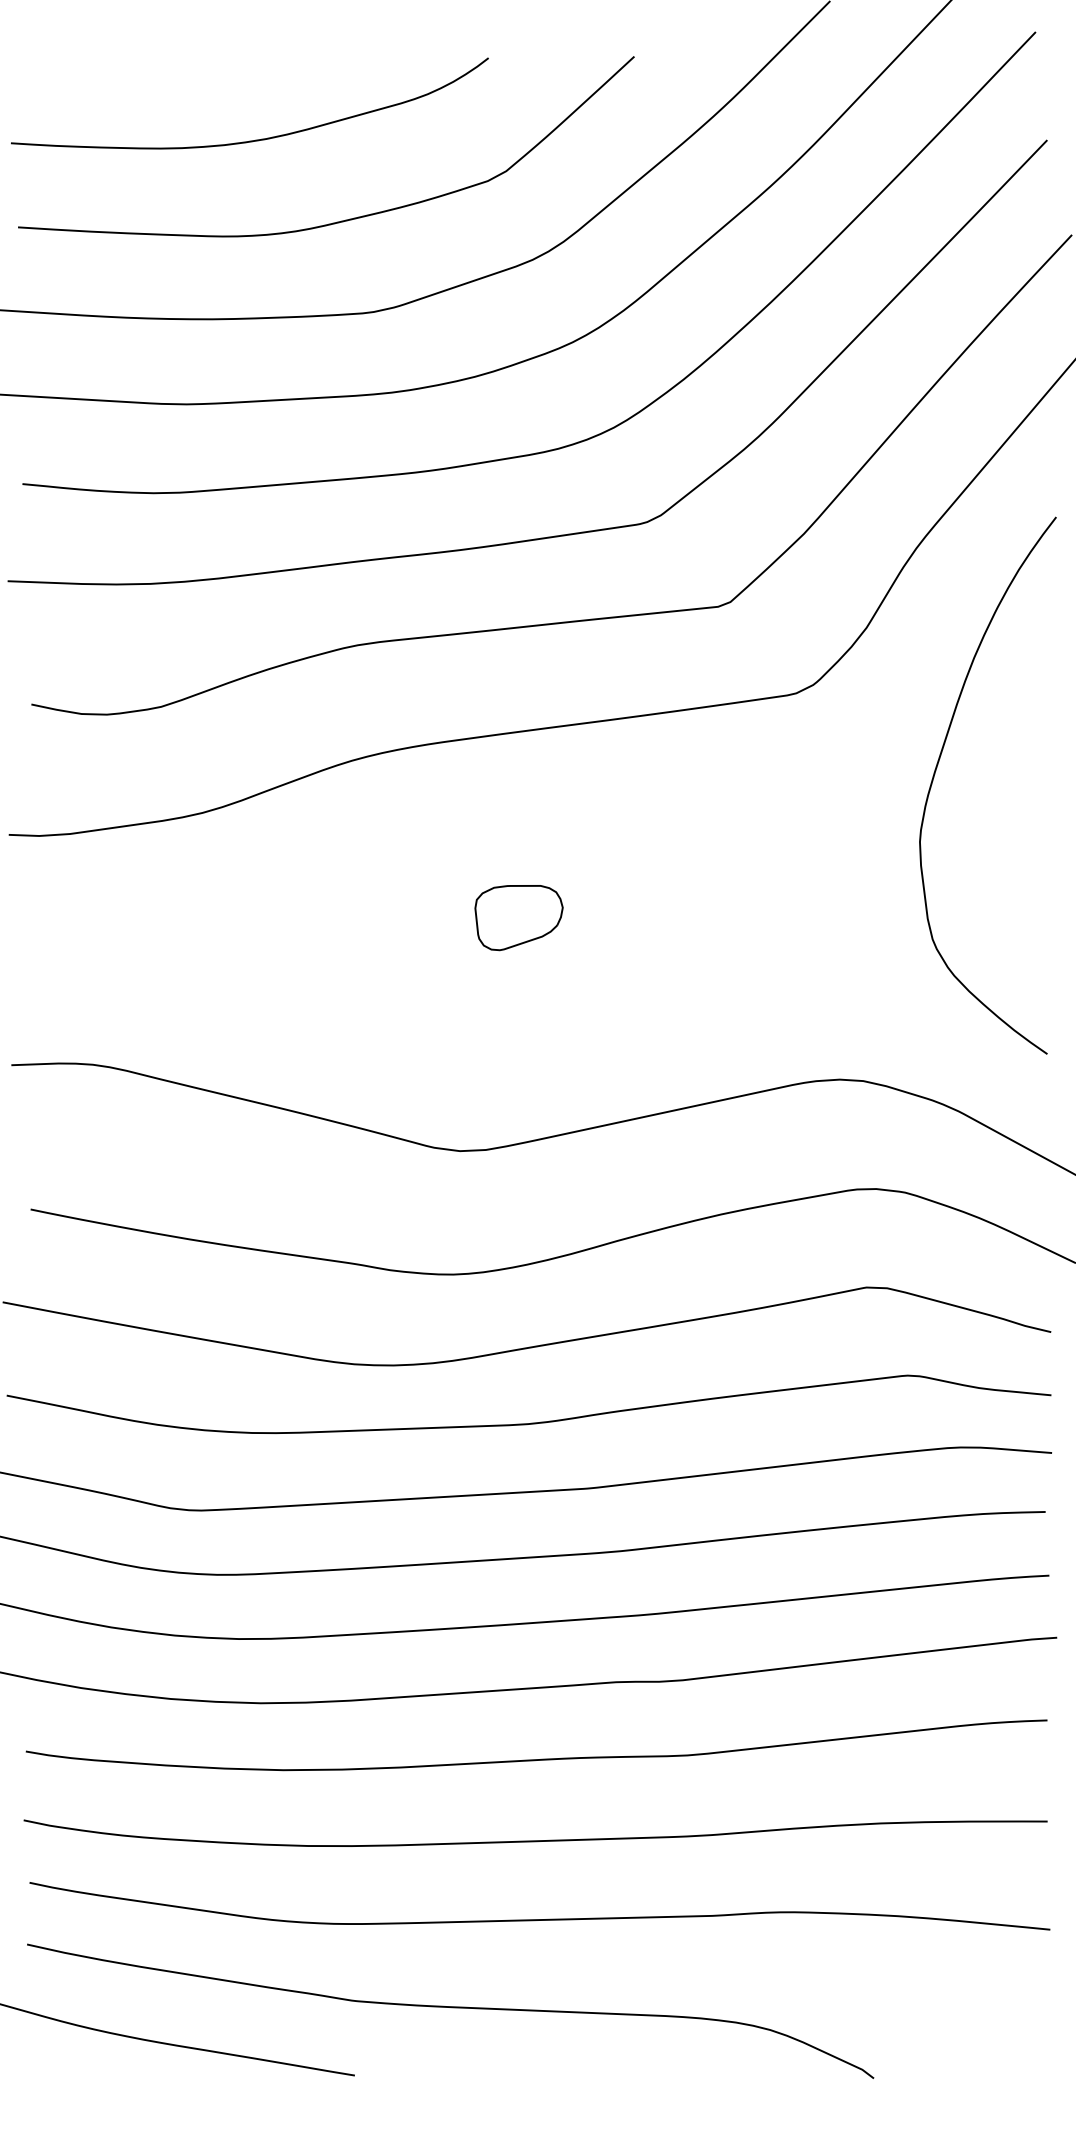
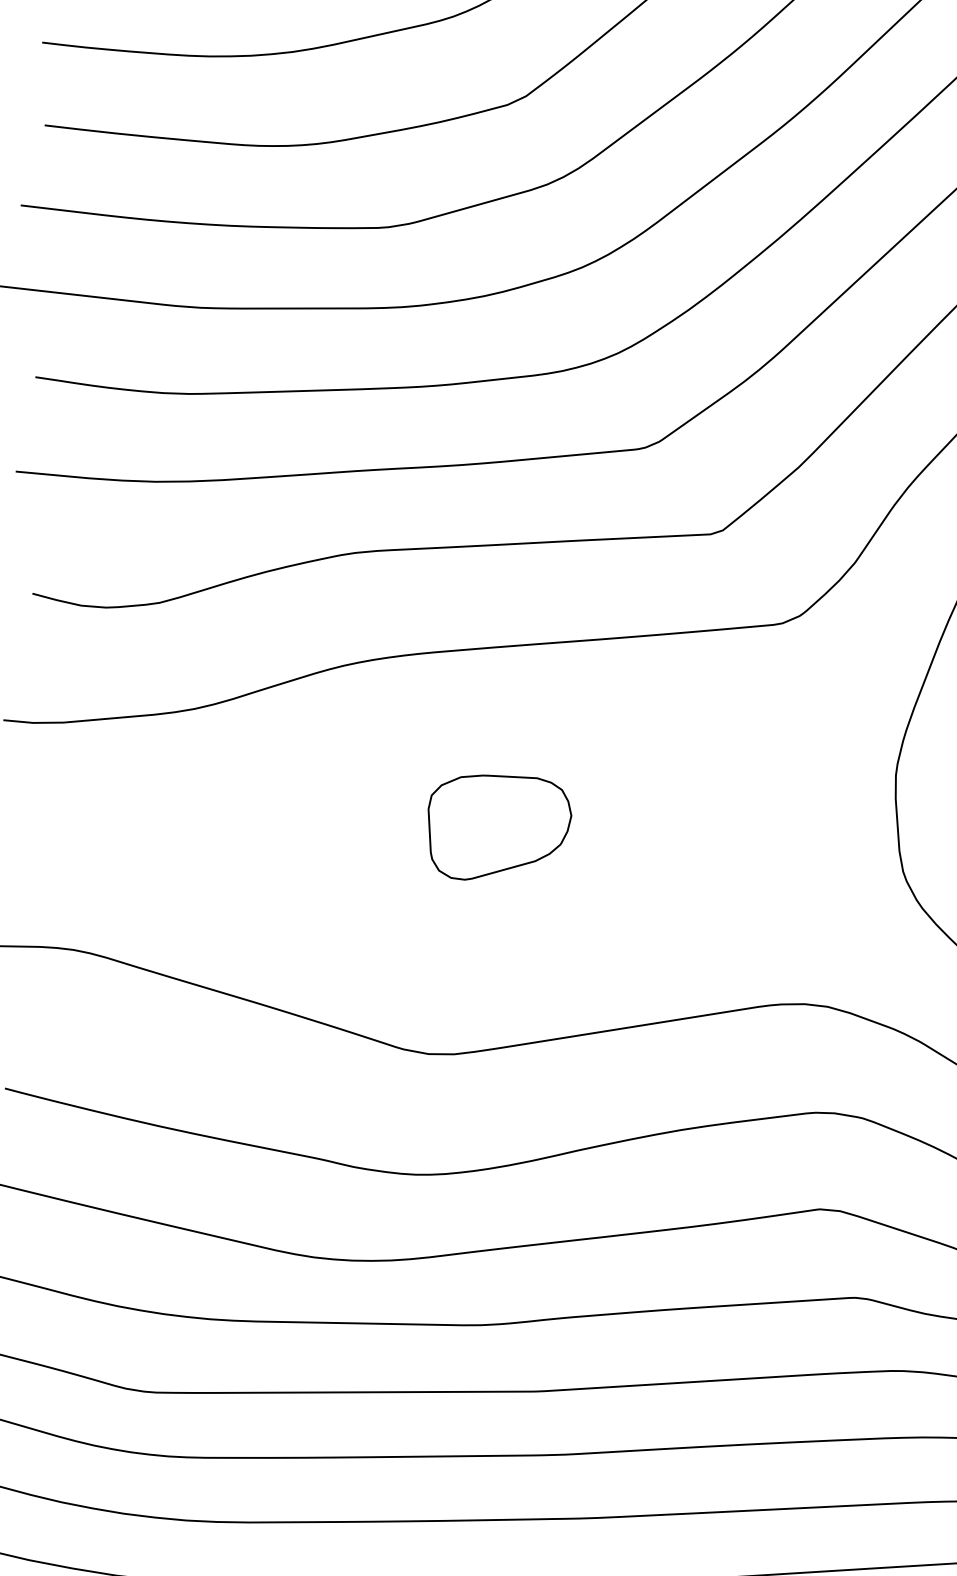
part: (518, 917) -> (498, 828), size x1.67

